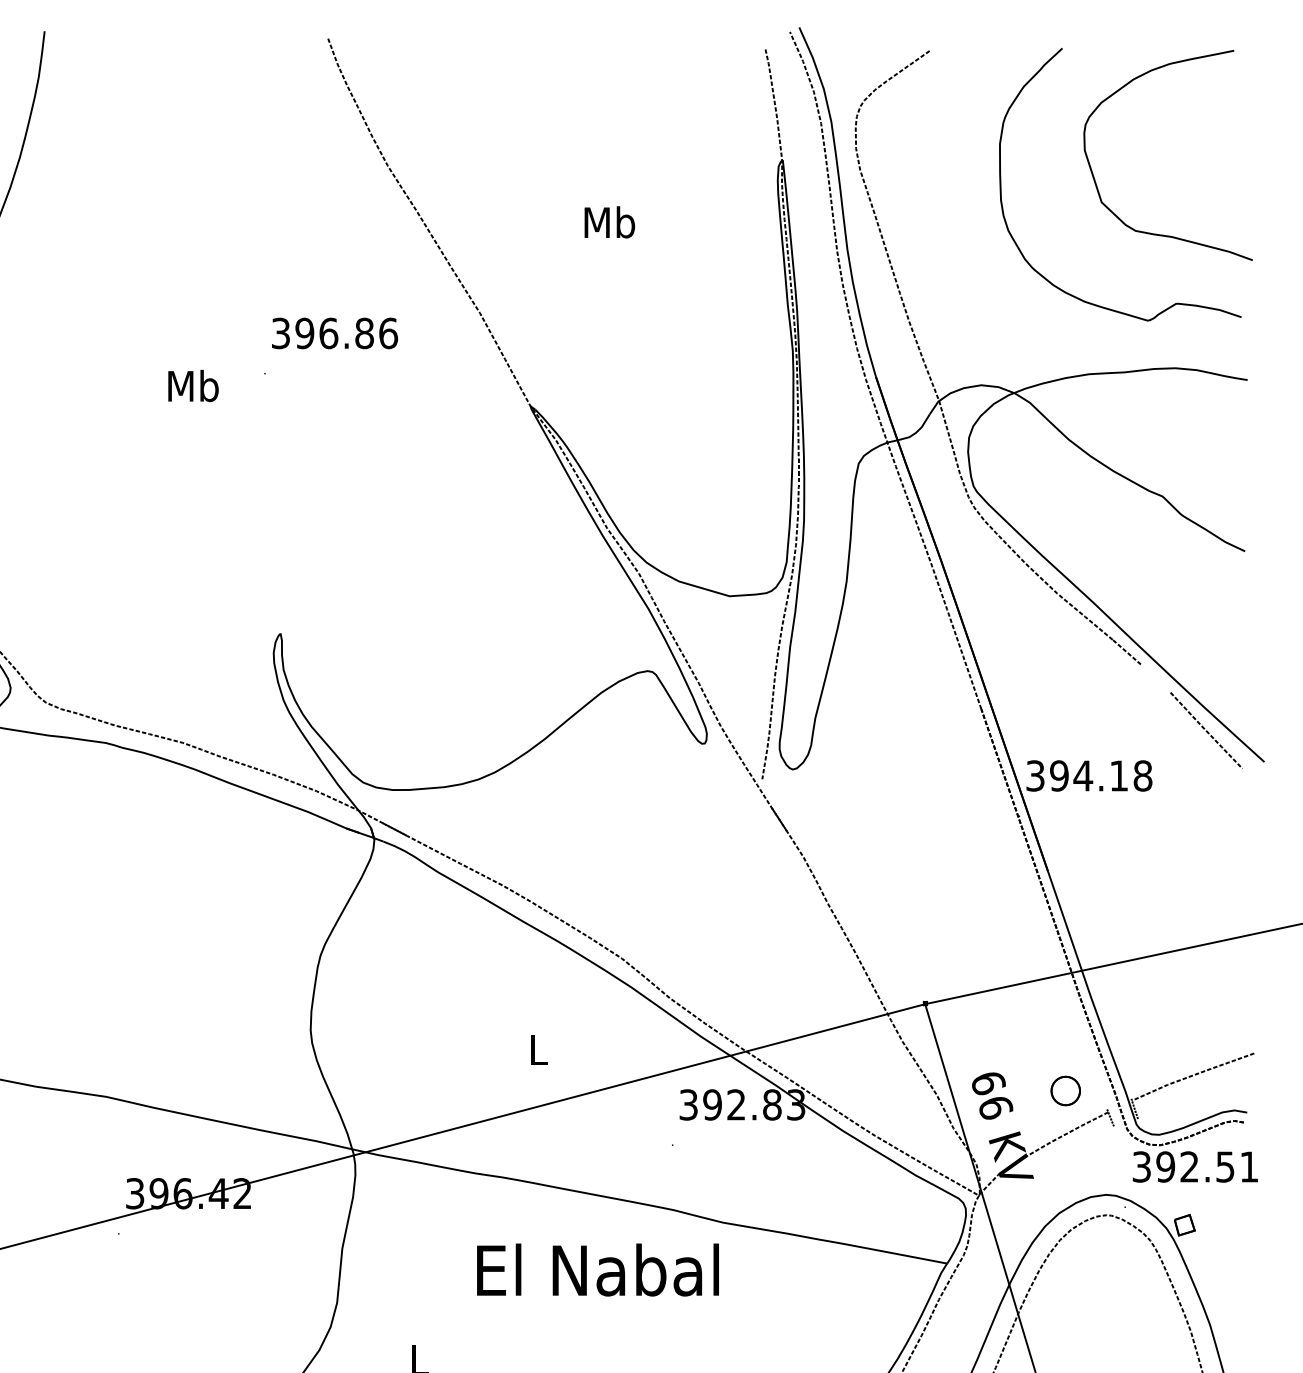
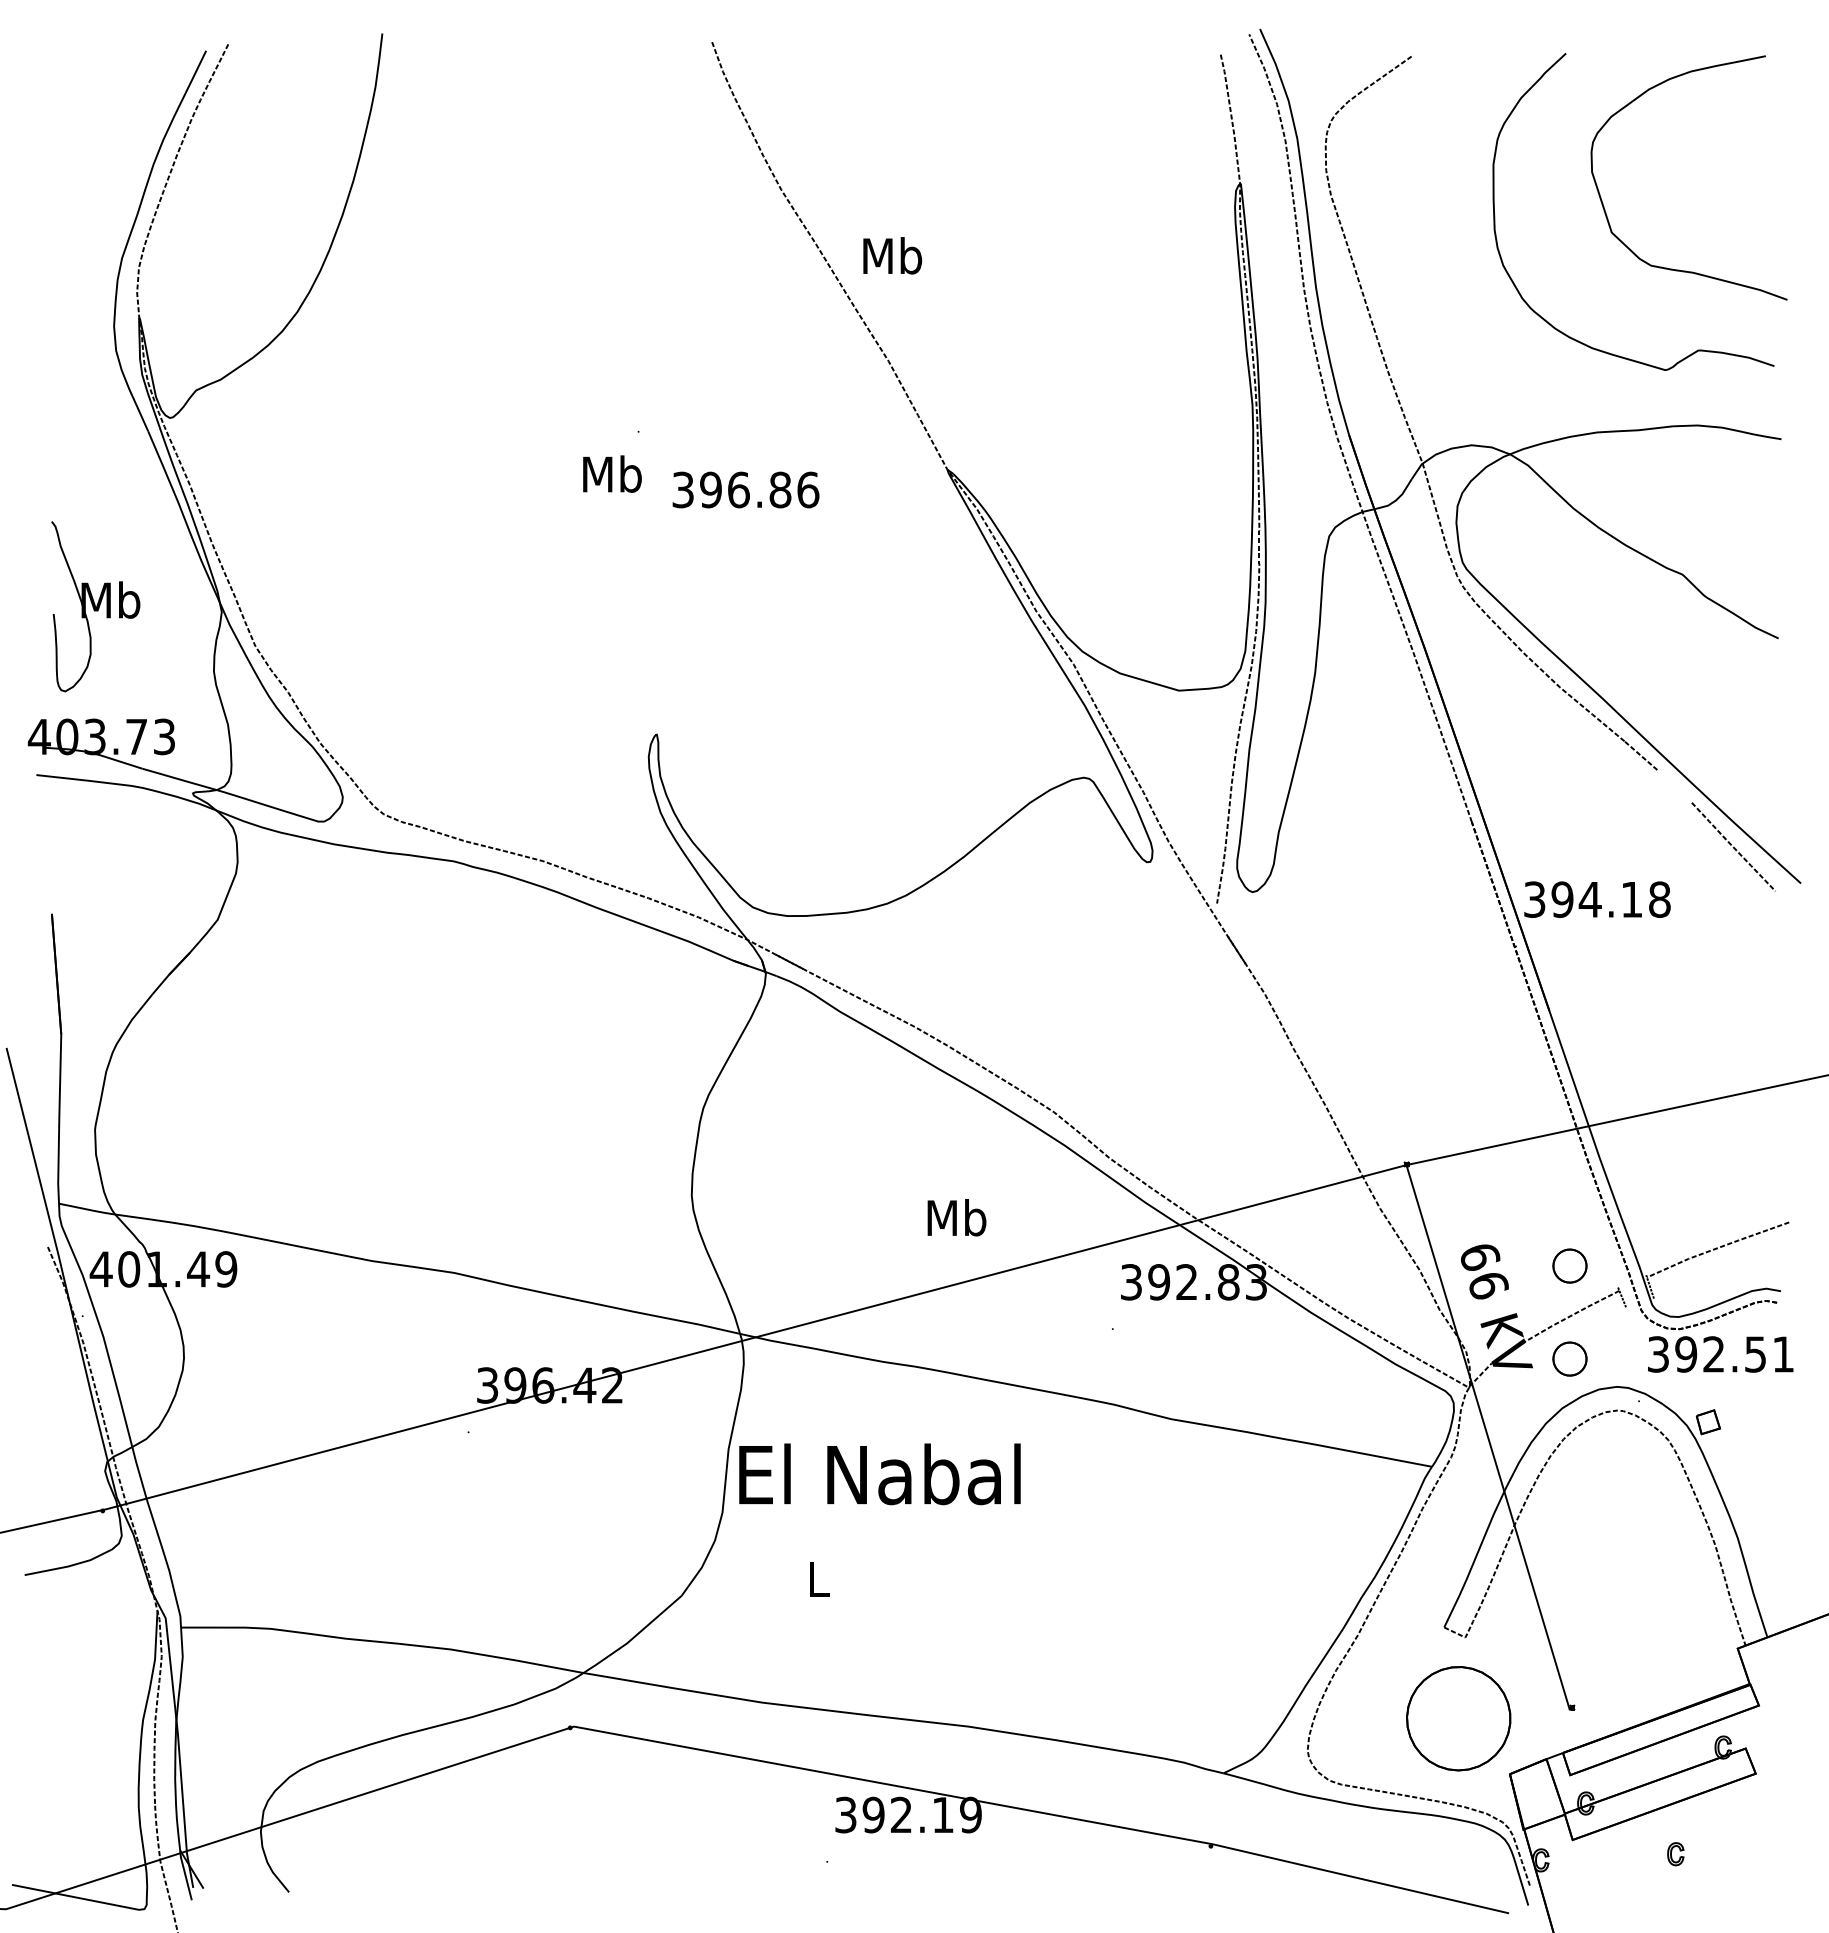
text: (609, 222) -> (892, 255), moved
text: (334, 333) -> (745, 489), moved
text: (193, 385) -> (612, 473), moved
text: (538, 1049) -> (956, 1217), L -> Mb
part: (1065, 1170) -> (1569, 1358), added
text: (597, 1270) -> (879, 1474), moved

